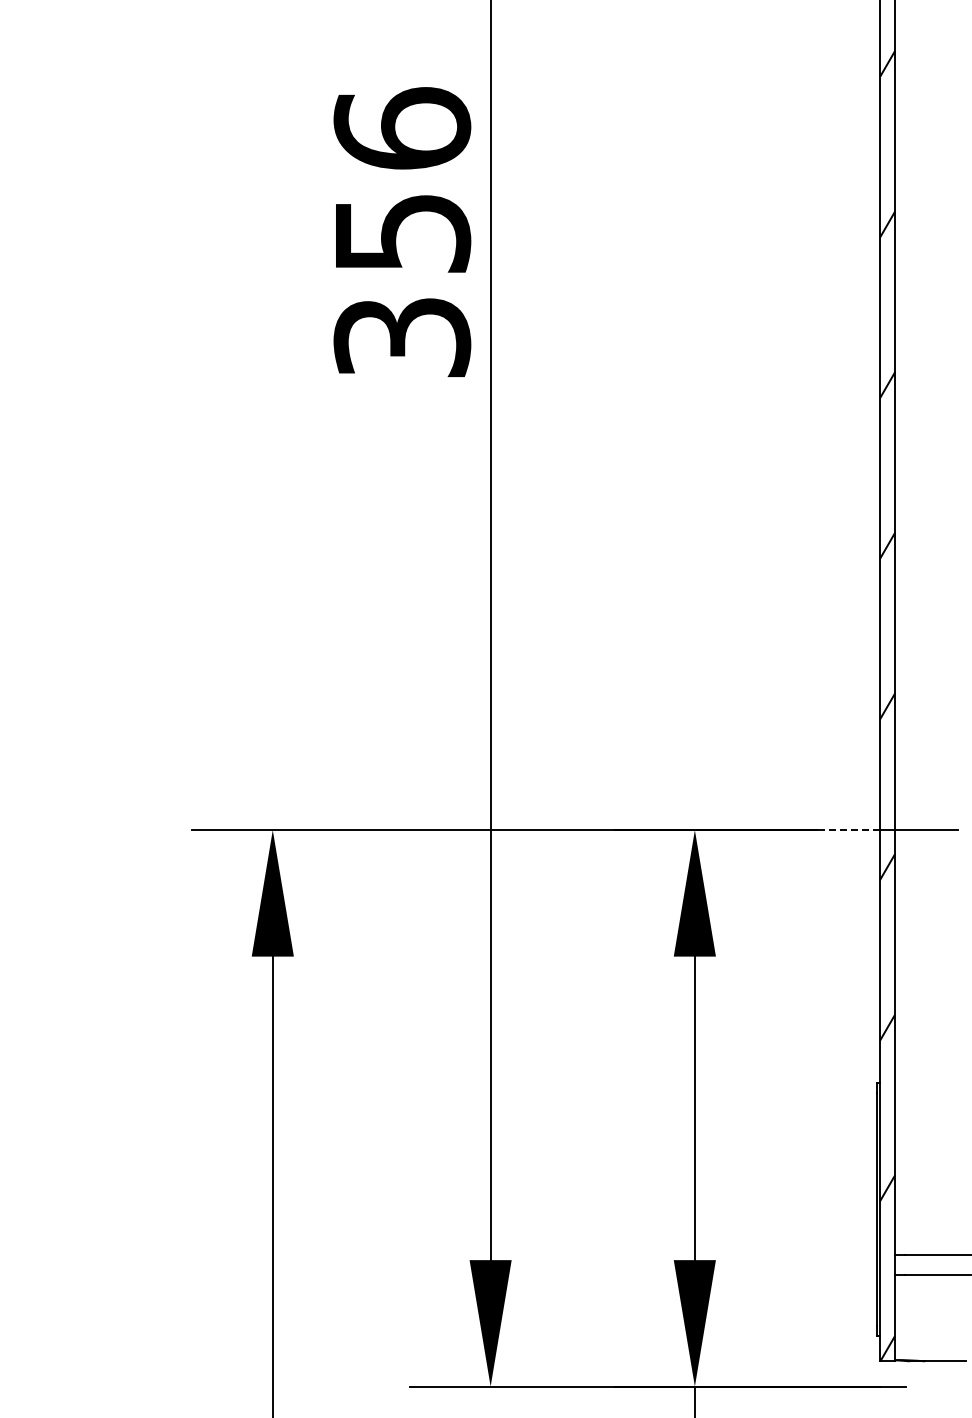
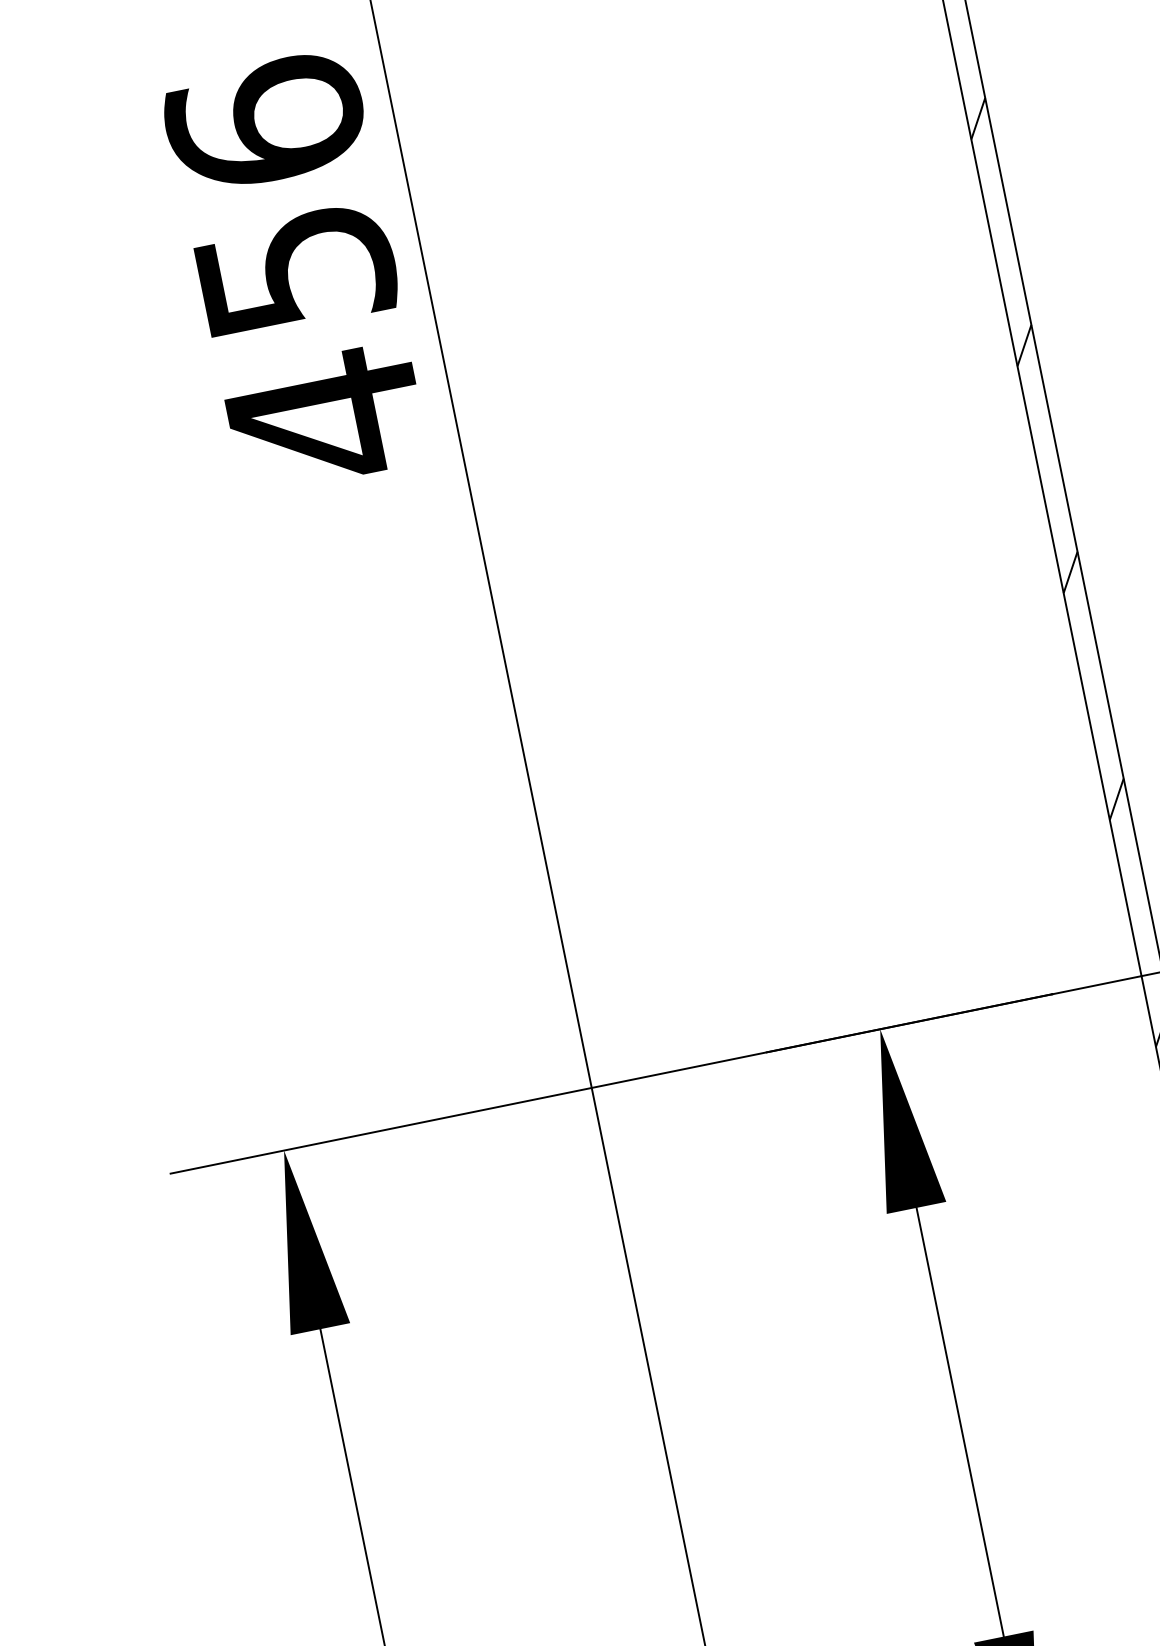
text: (402, 337) -> (325, 417), 356 -> 456
line: (848, 830) -> (1097, 985), dashed -> solid

